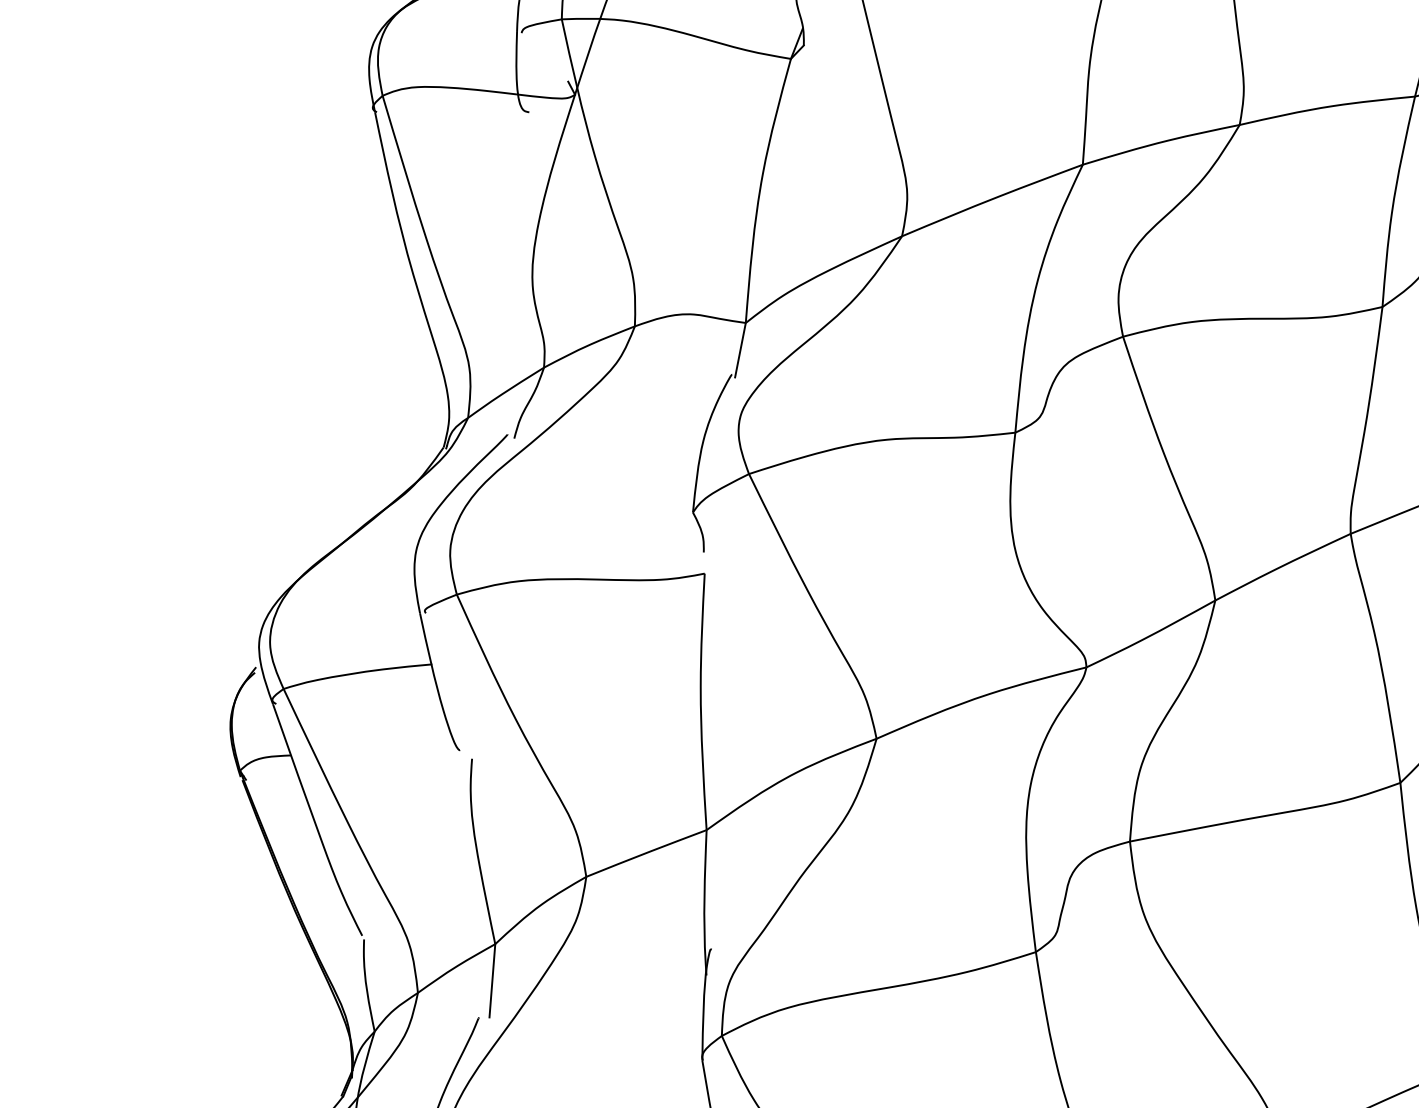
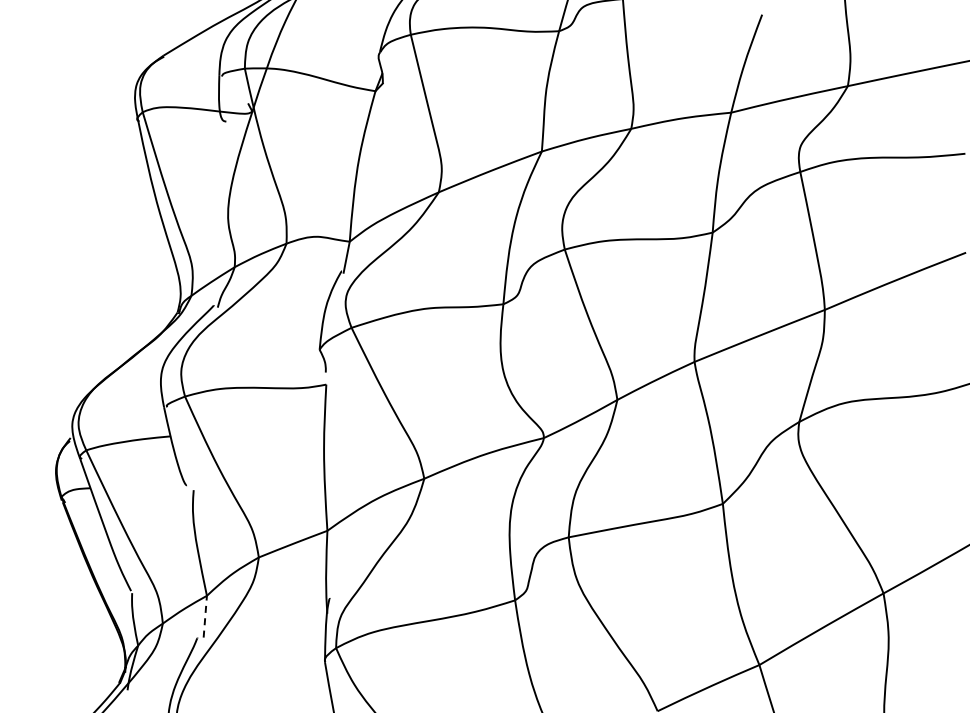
line: (492, 980) -> (205, 616), solid -> dashed

